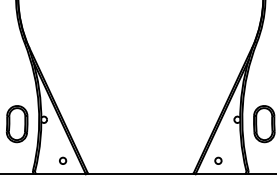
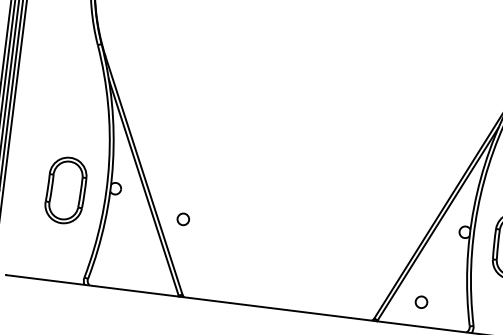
circle: (63, 160) -> (184, 218), moved

